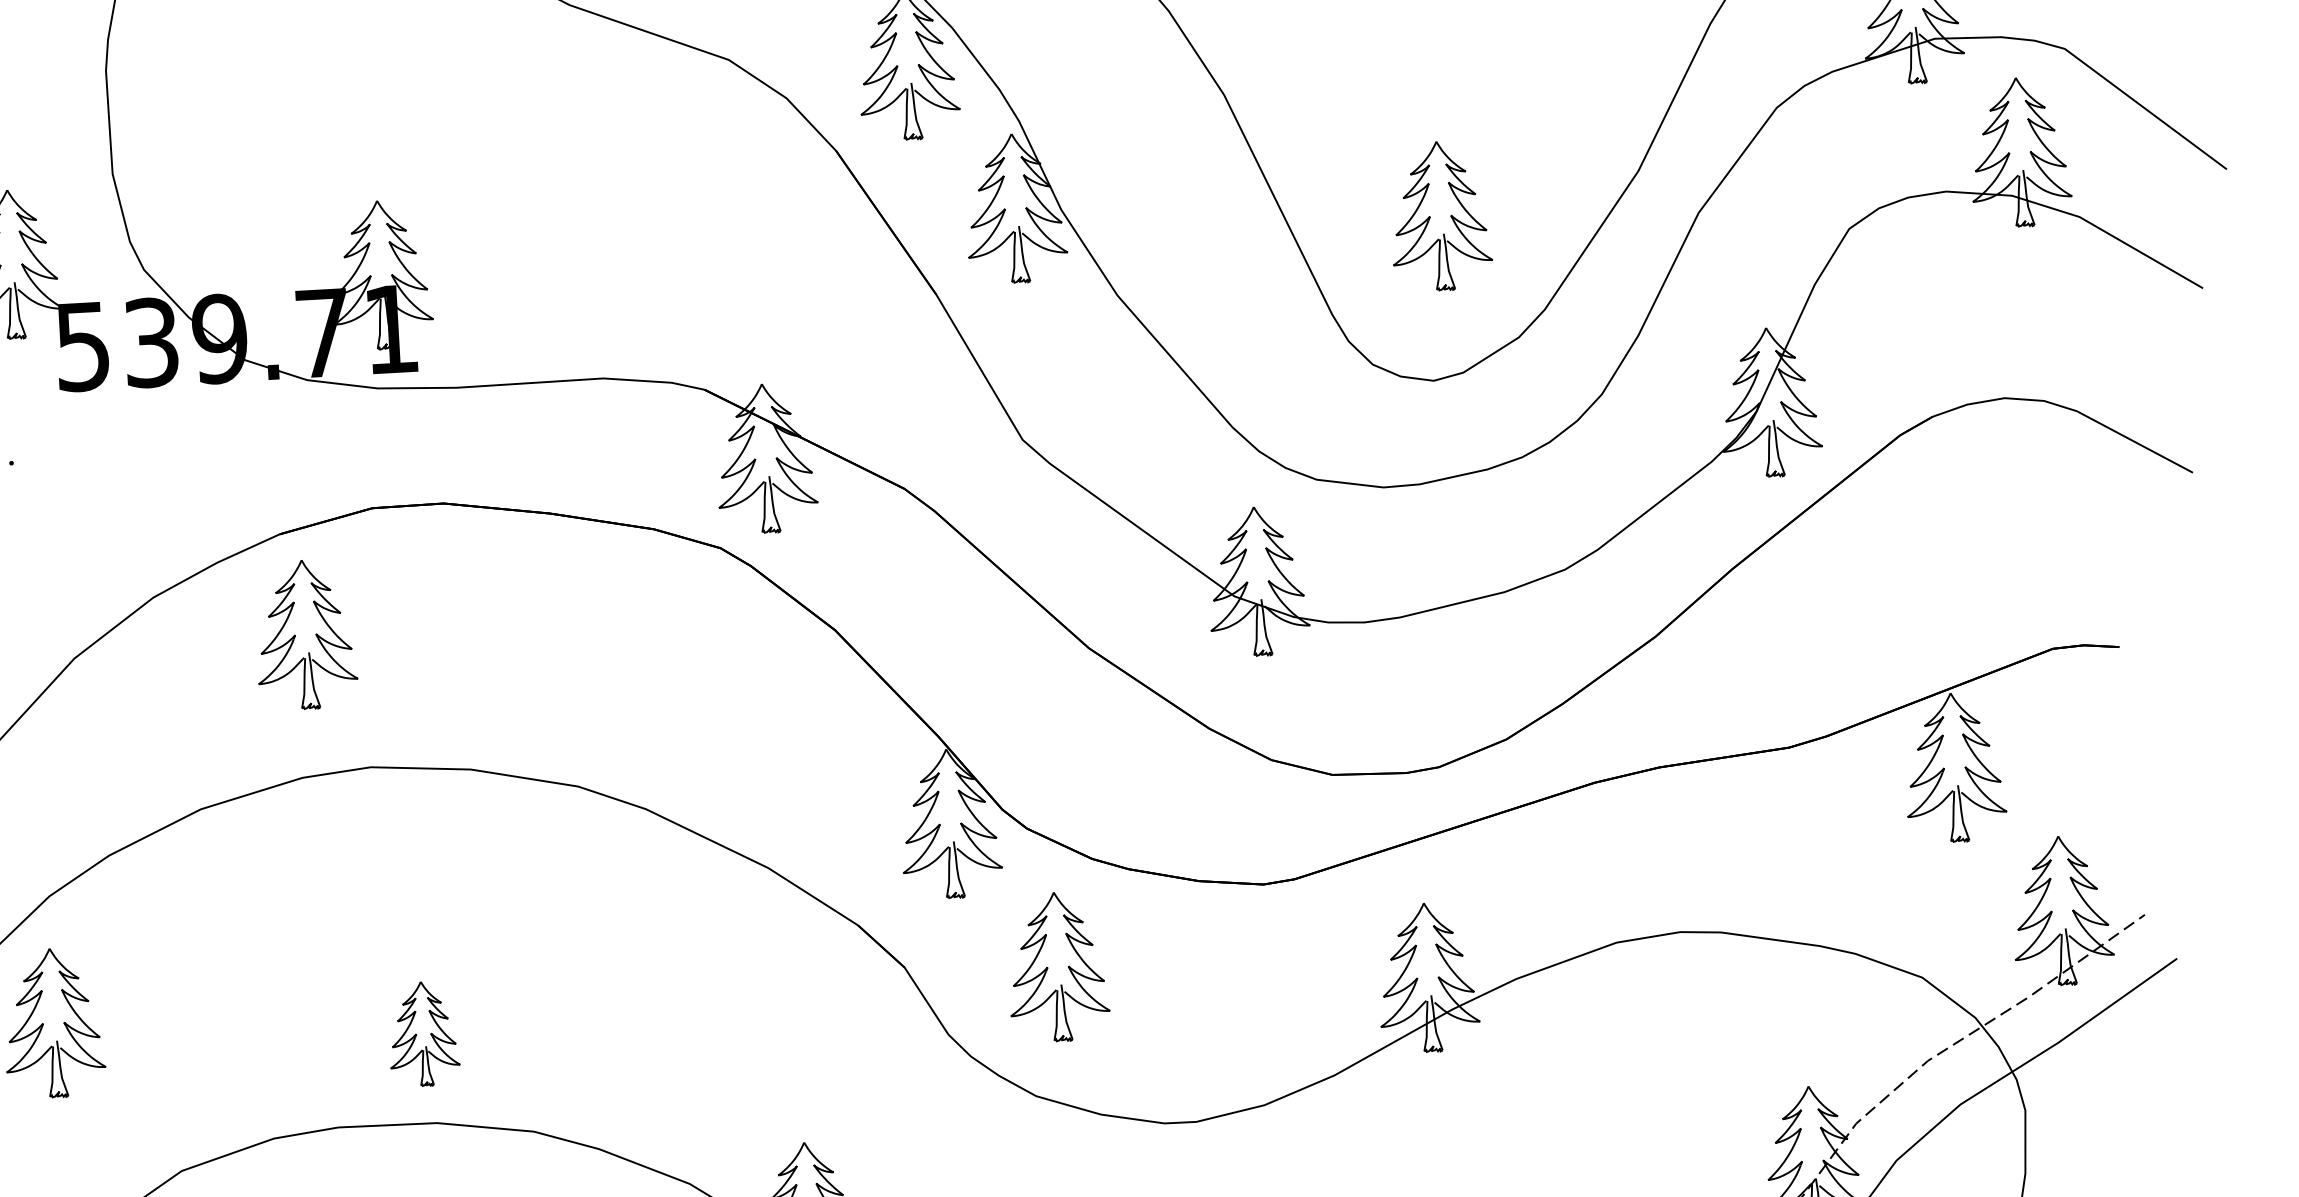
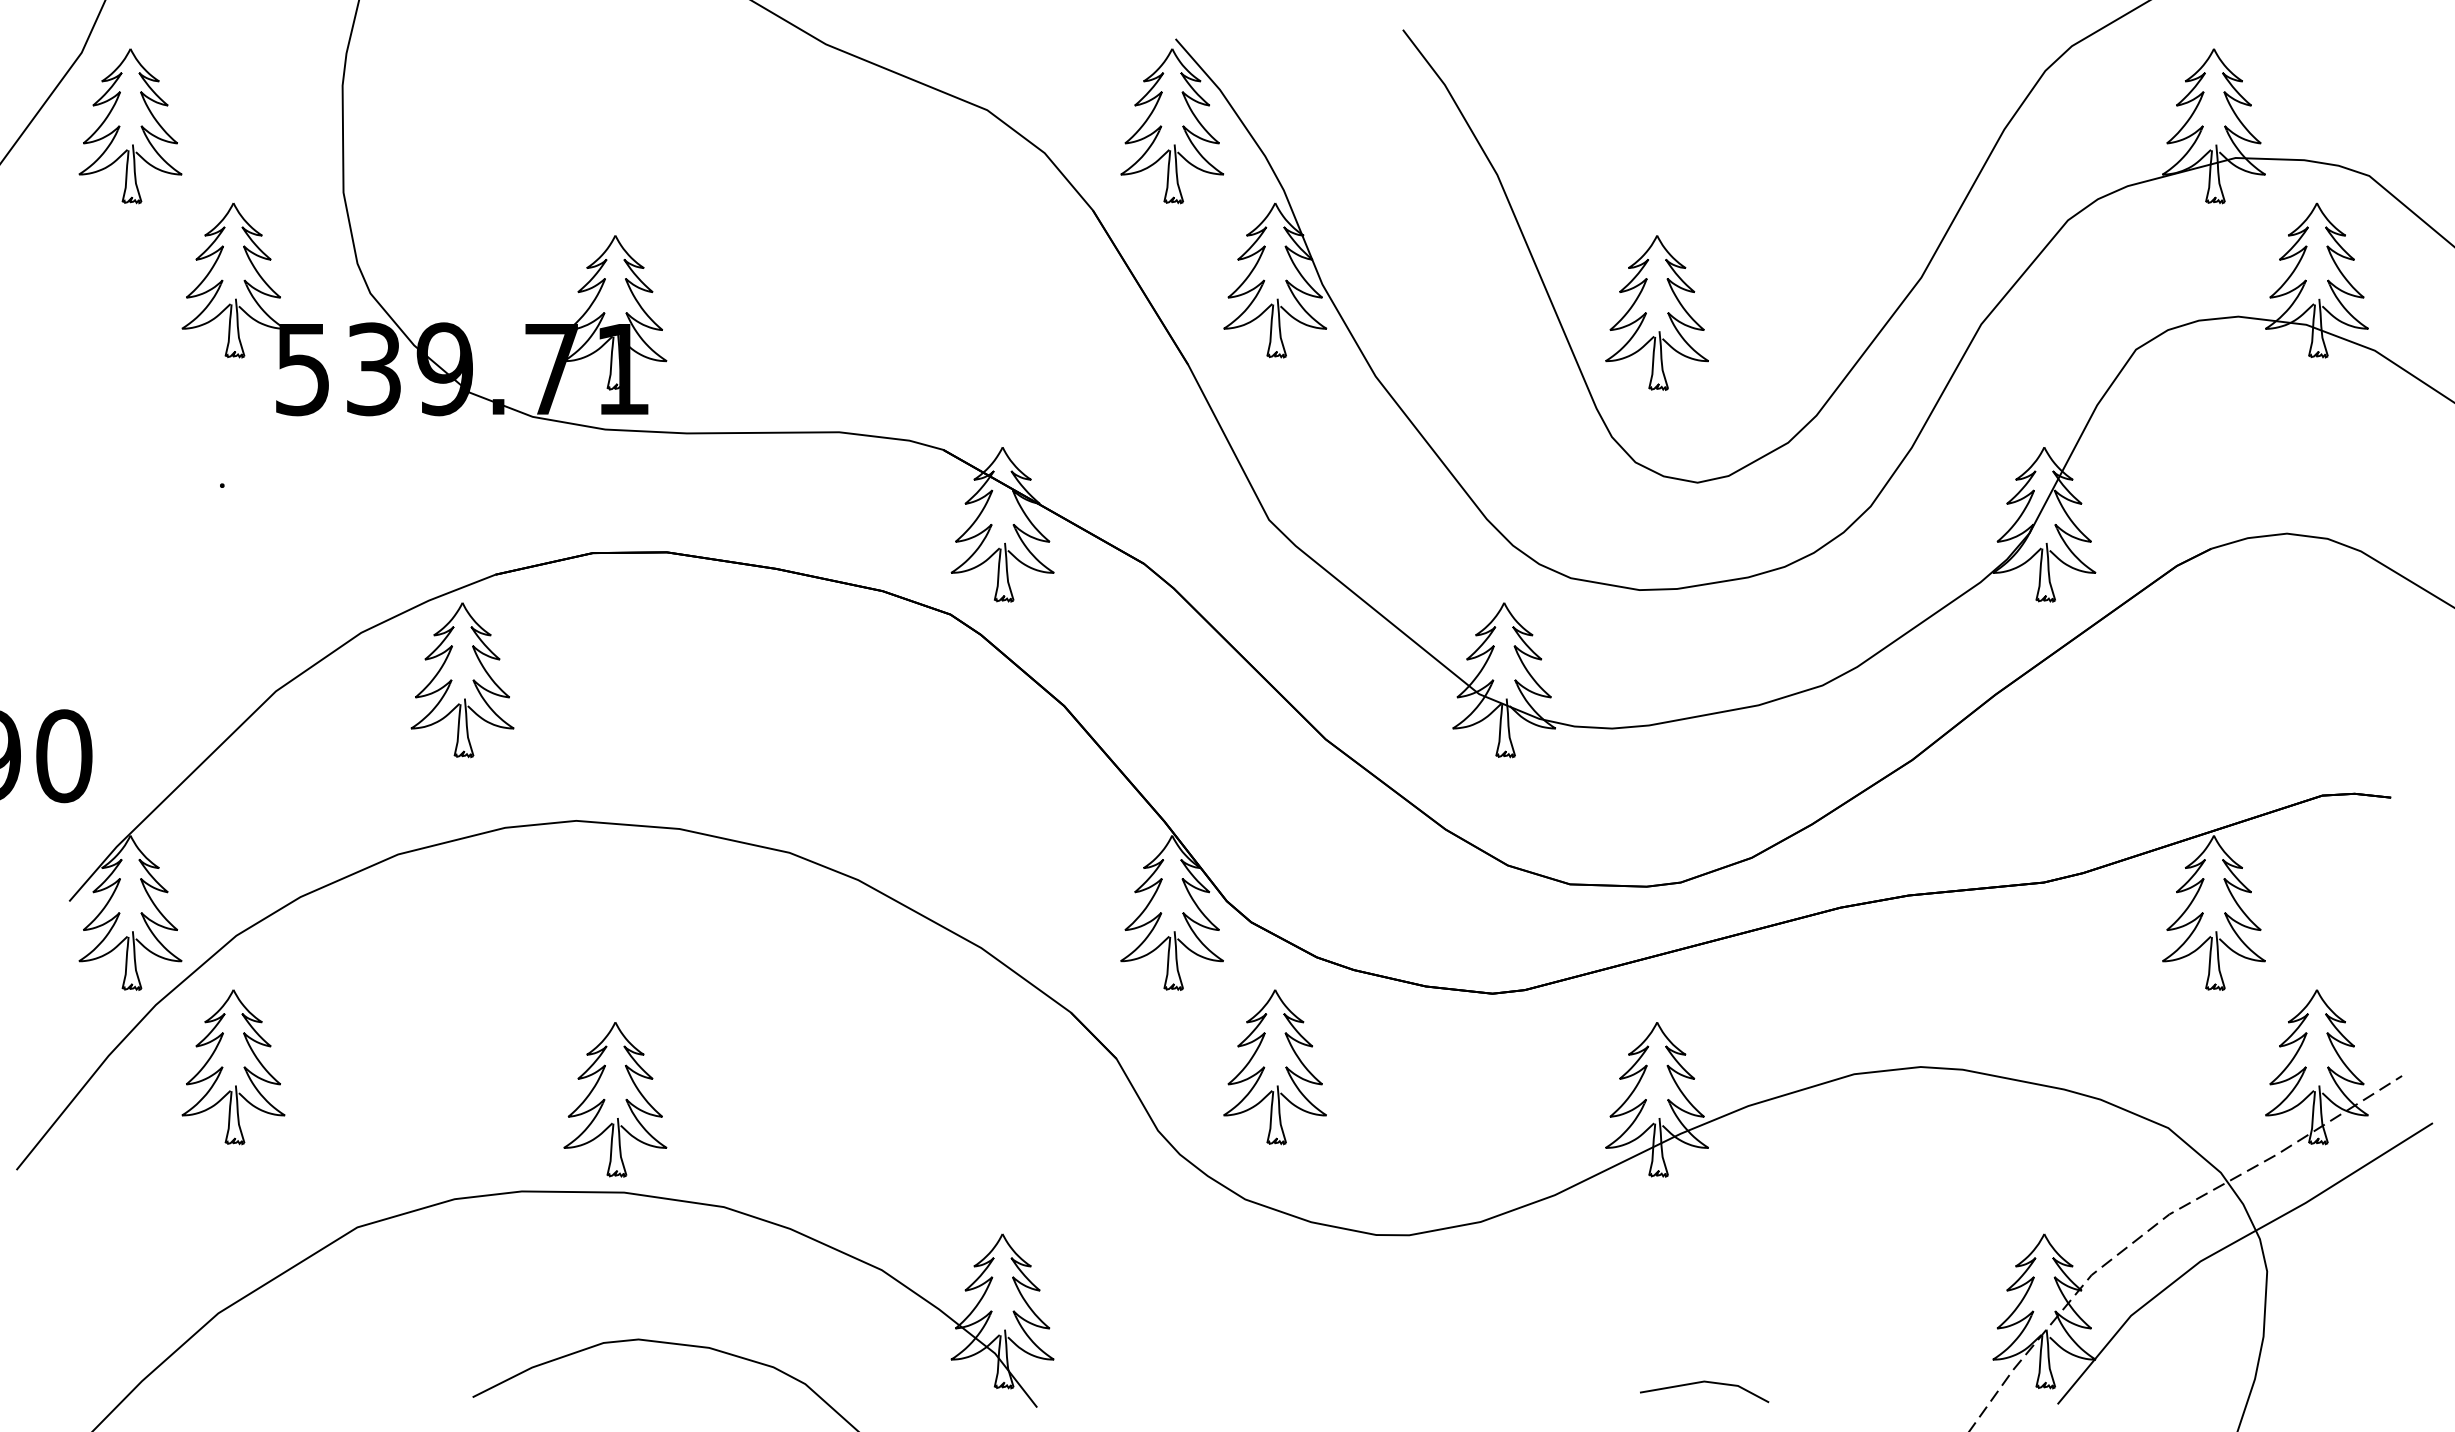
part: (1439, 215) -> (1656, 312), moved
part: (305, 635) -> (462, 680), moved
part: (423, 1033) -> (615, 1099), size x1.43

